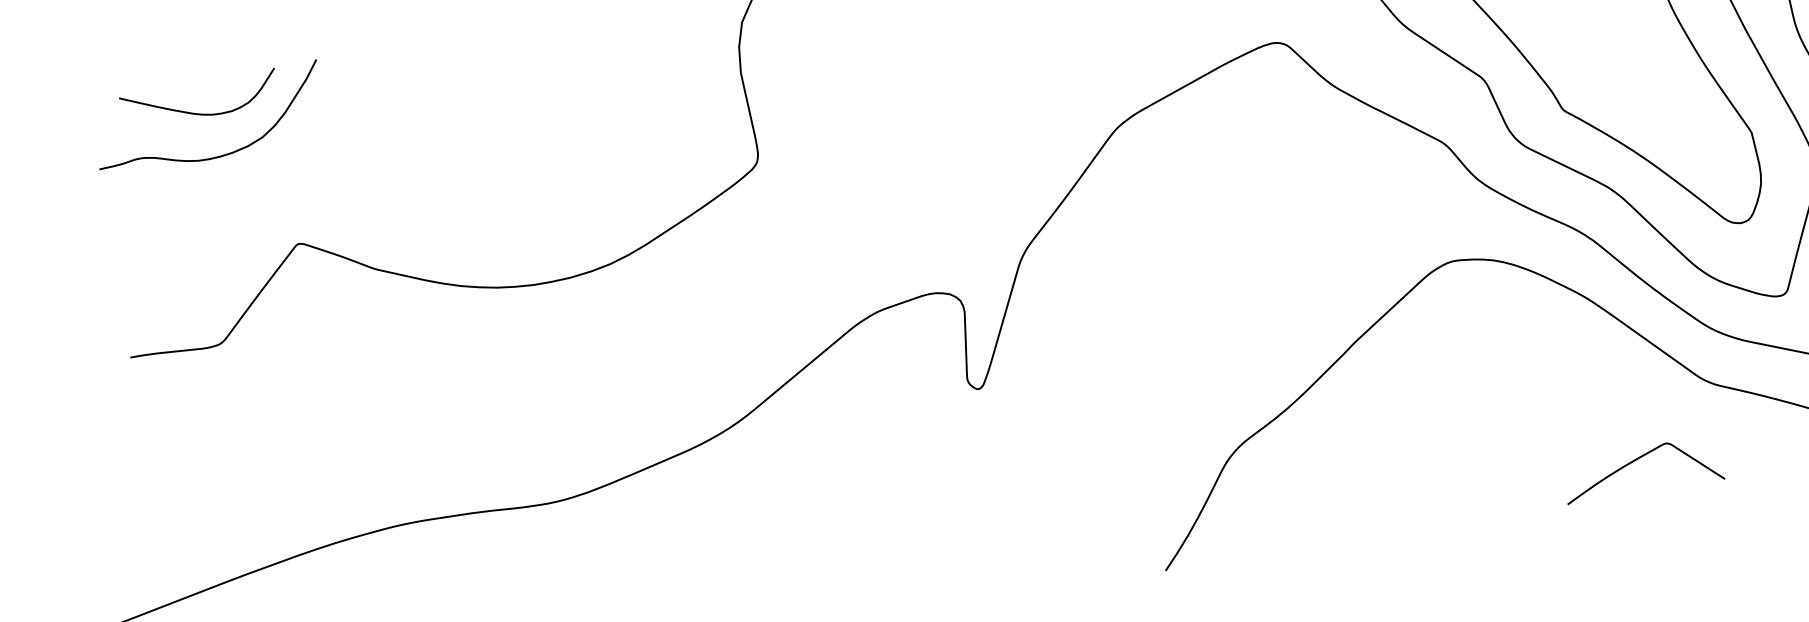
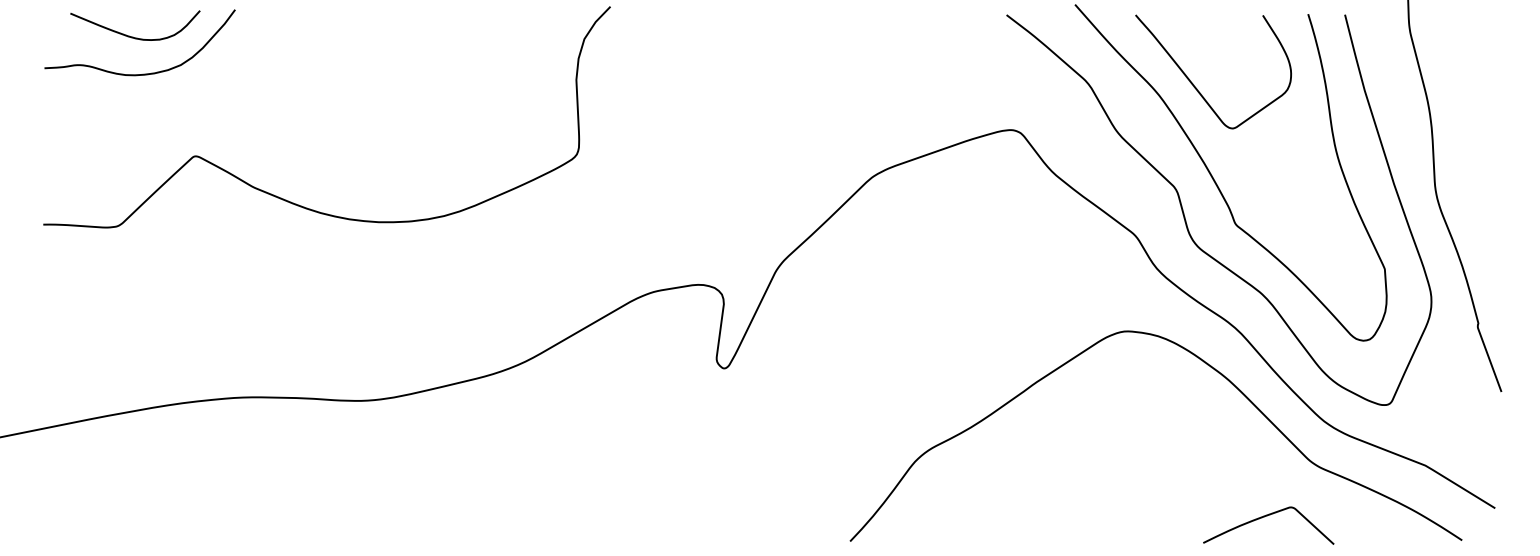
curve: (1635, 461) -> (1264, 517), moved

